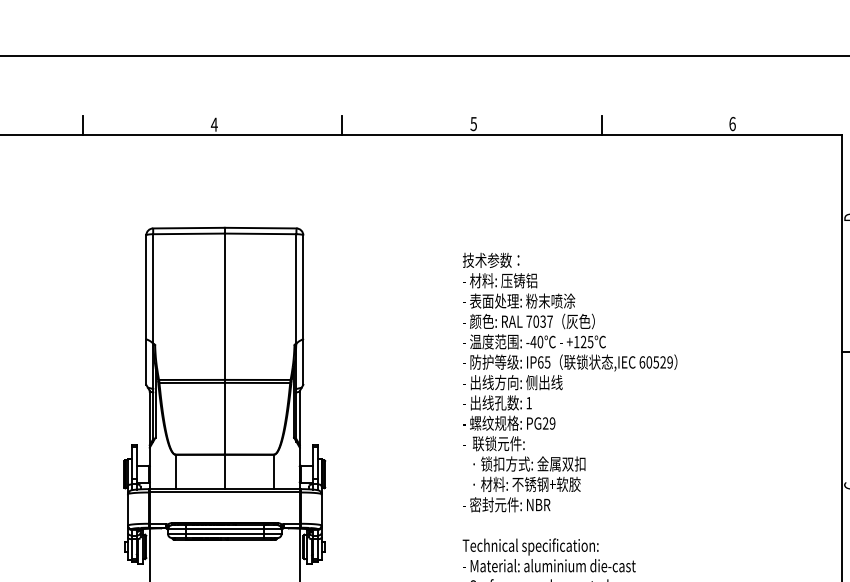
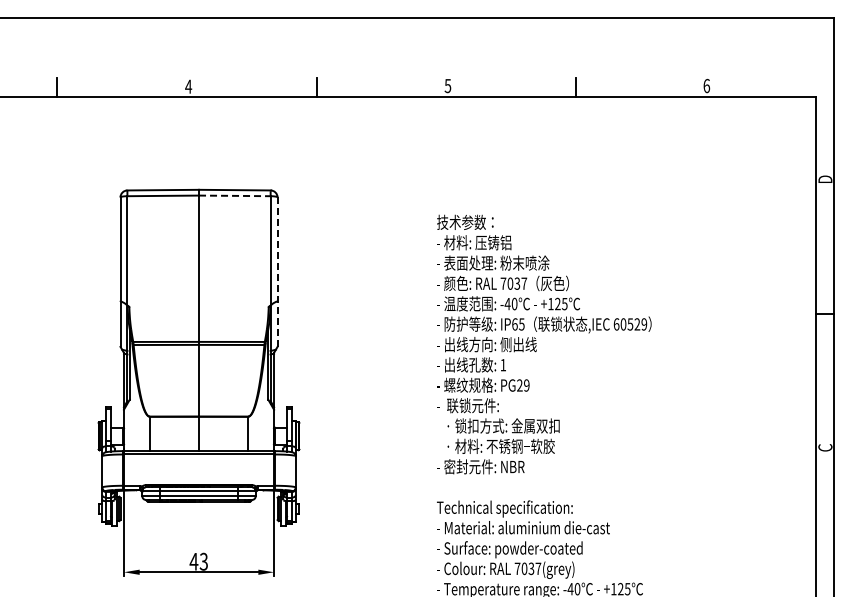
line: (260, 233) -> (234, 195), solid -> dashed
line: (303, 310) -> (277, 272), solid -> dashed

